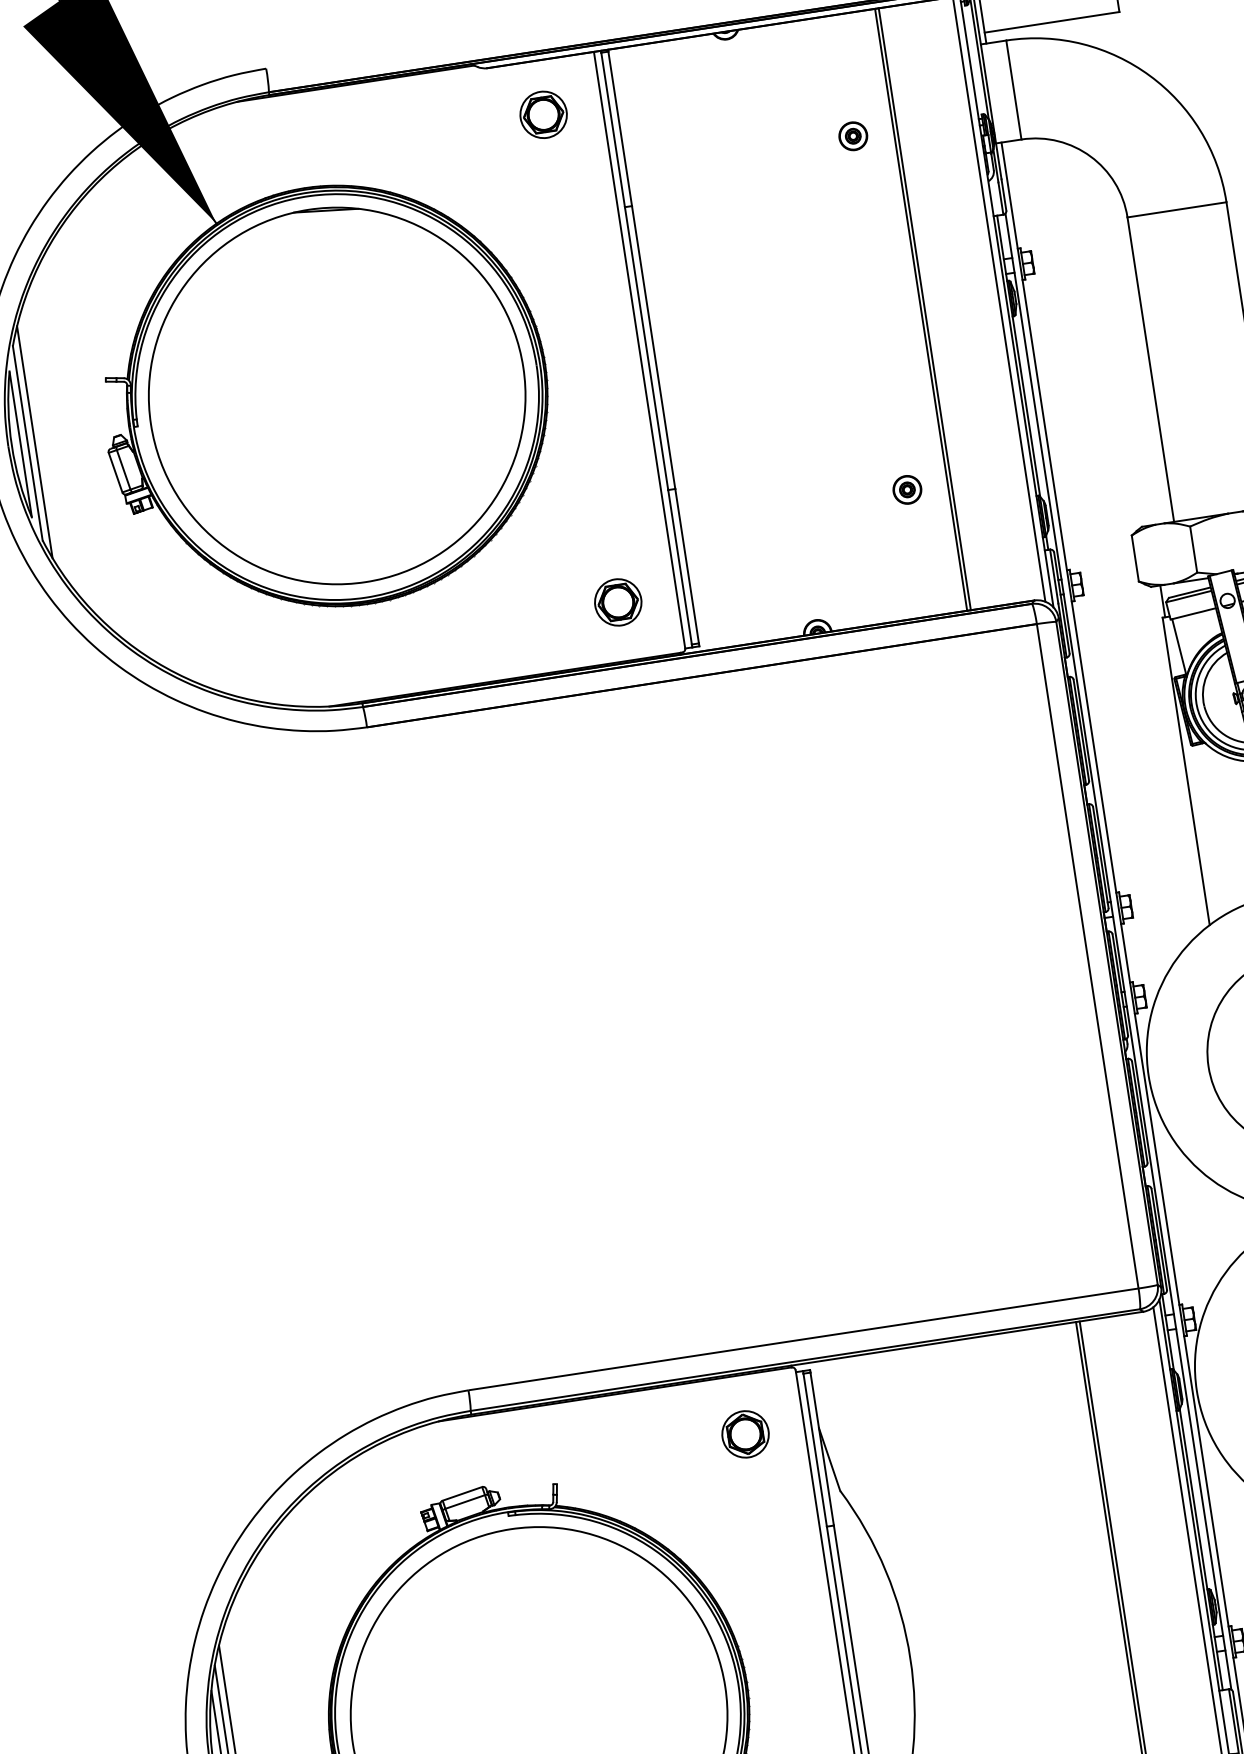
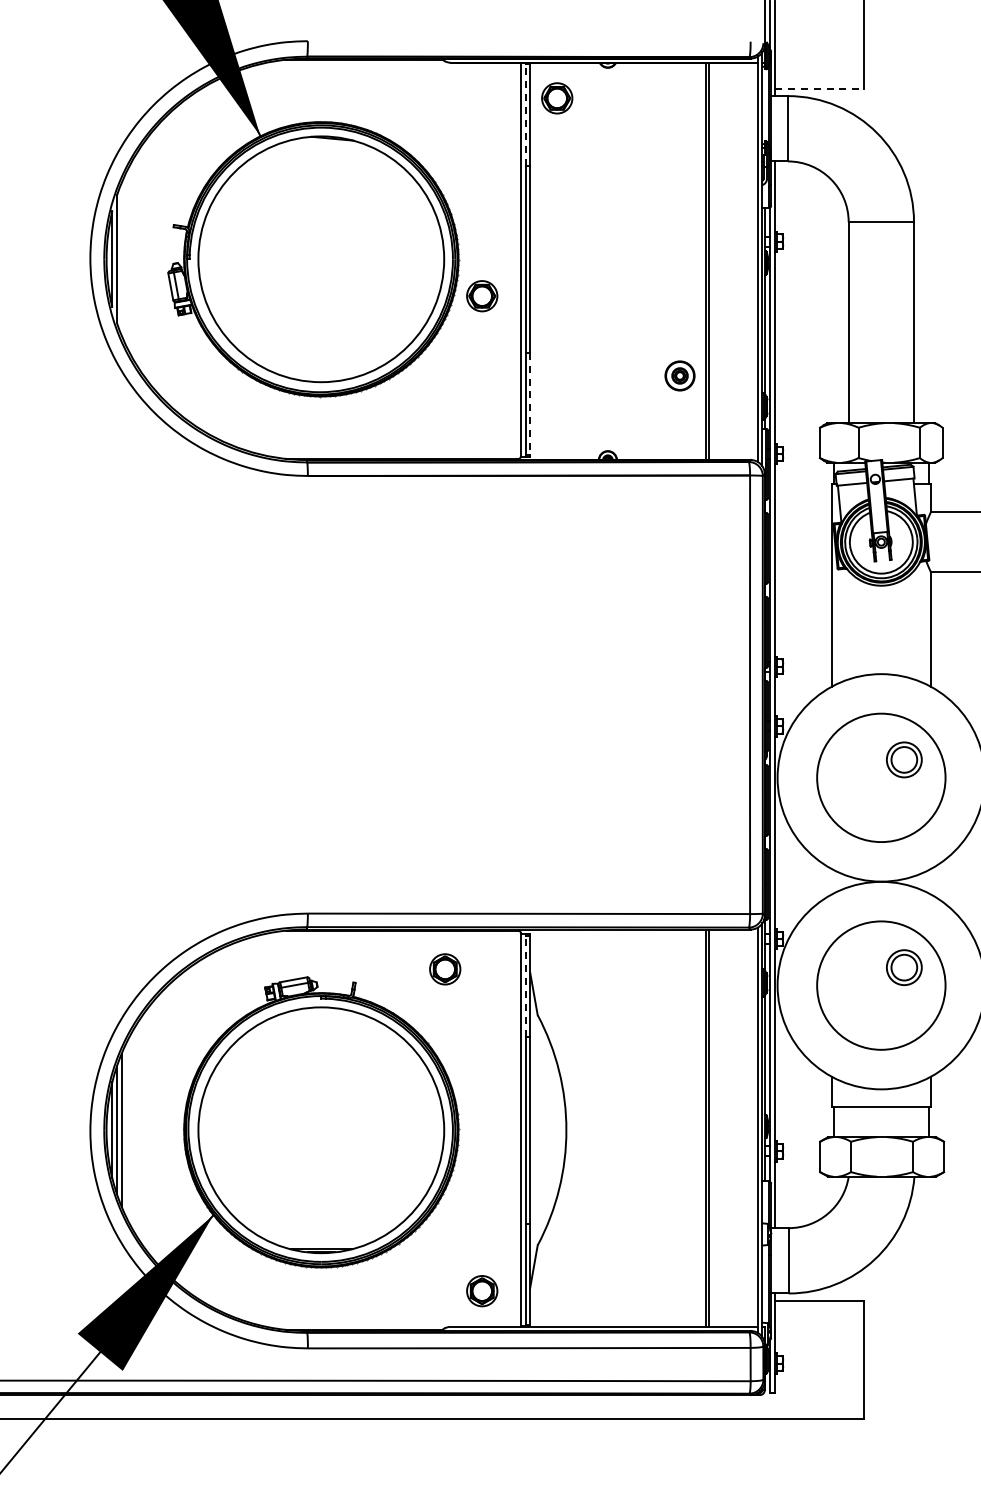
line: (1052, 21) -> (819, 88), solid -> dashed
part: (544, 114) -> (557, 98), moved
line: (612, 129) -> (525, 114), solid -> dashed
part: (852, 135) -> (679, 142), removed
line: (34, 441) -> (121, 258), removed
part: (906, 490) -> (679, 376), size x1.6
line: (687, 565) -> (530, 403), solid -> dashed
part: (618, 602) -> (482, 296), moved
part: (746, 1434) -> (445, 969), moved
line: (814, 1448) -> (525, 985), solid -> dashed

